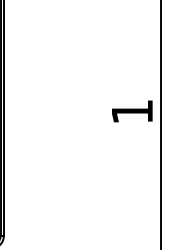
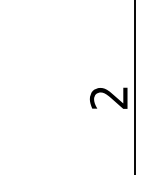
text: (131, 112) -> (108, 98), 1 -> 2

